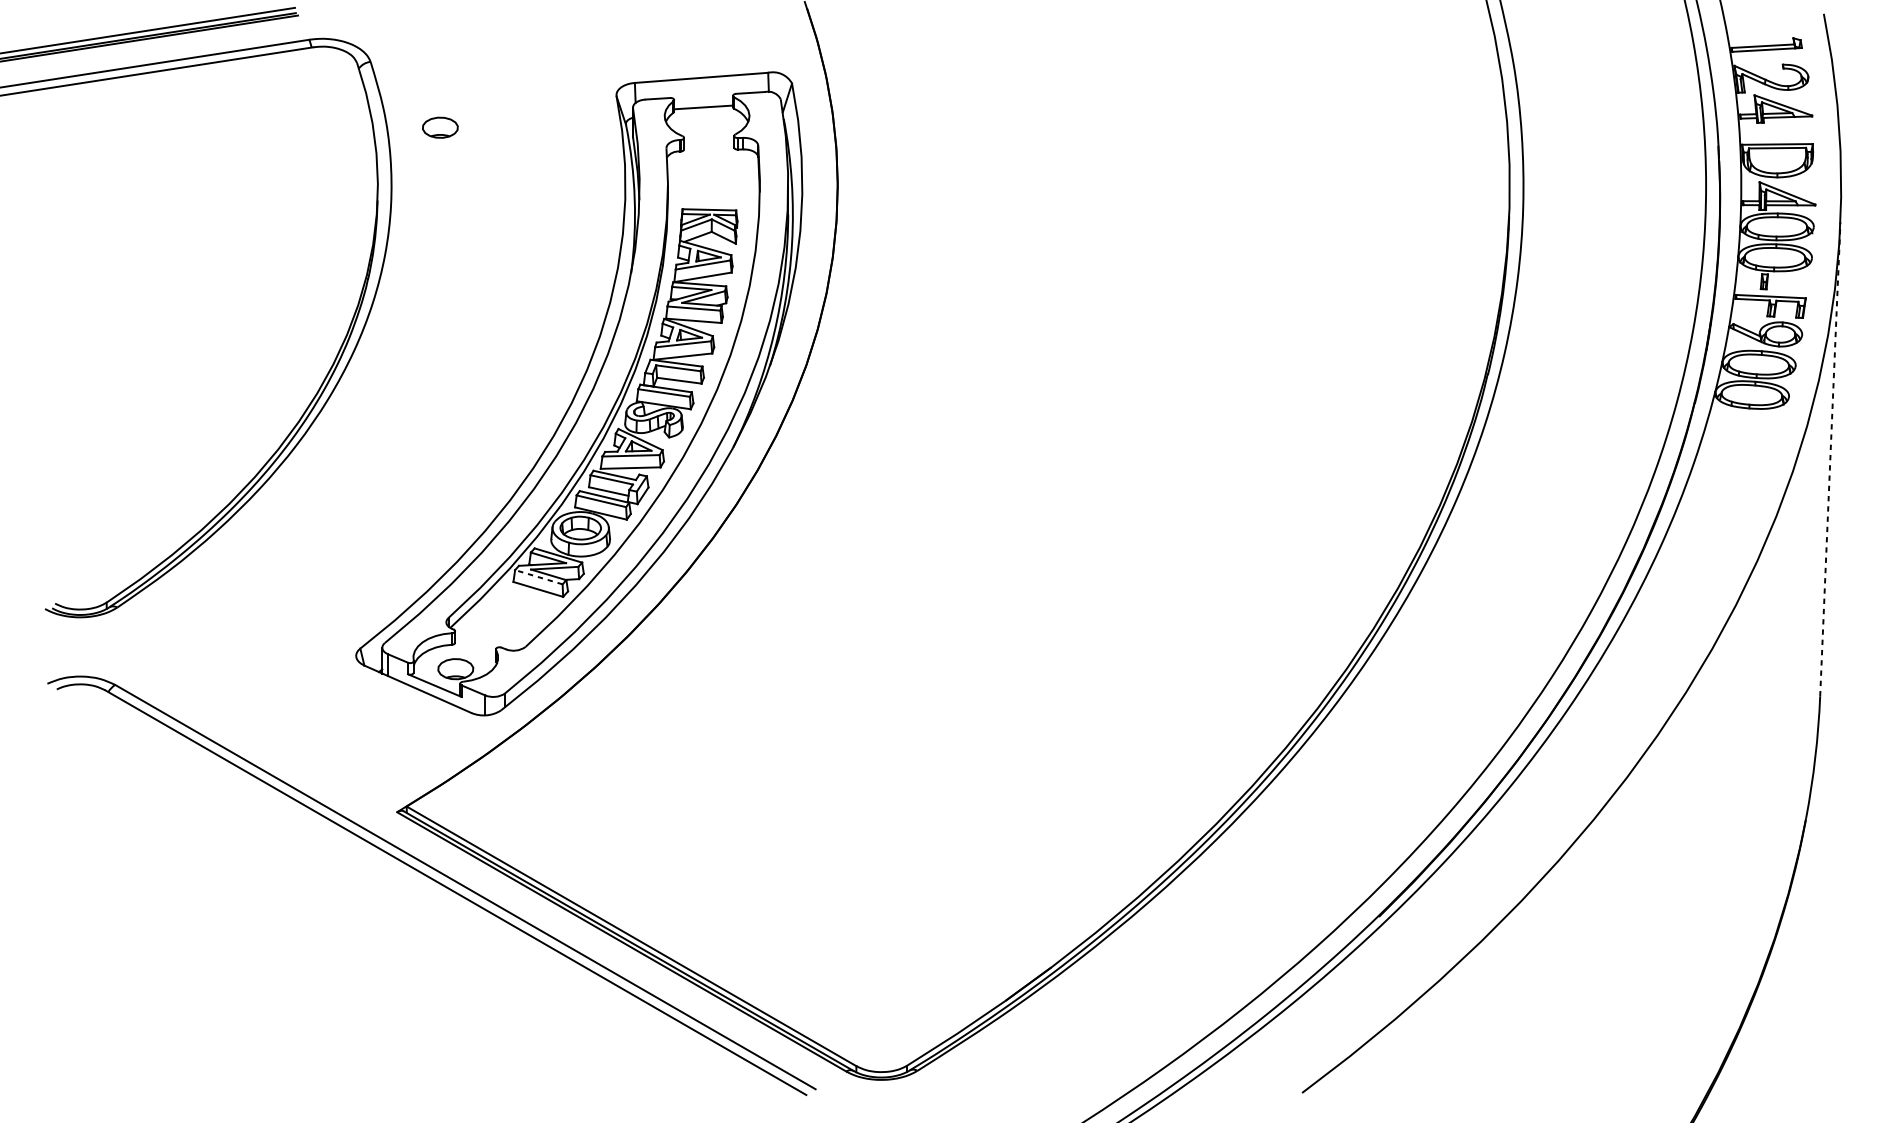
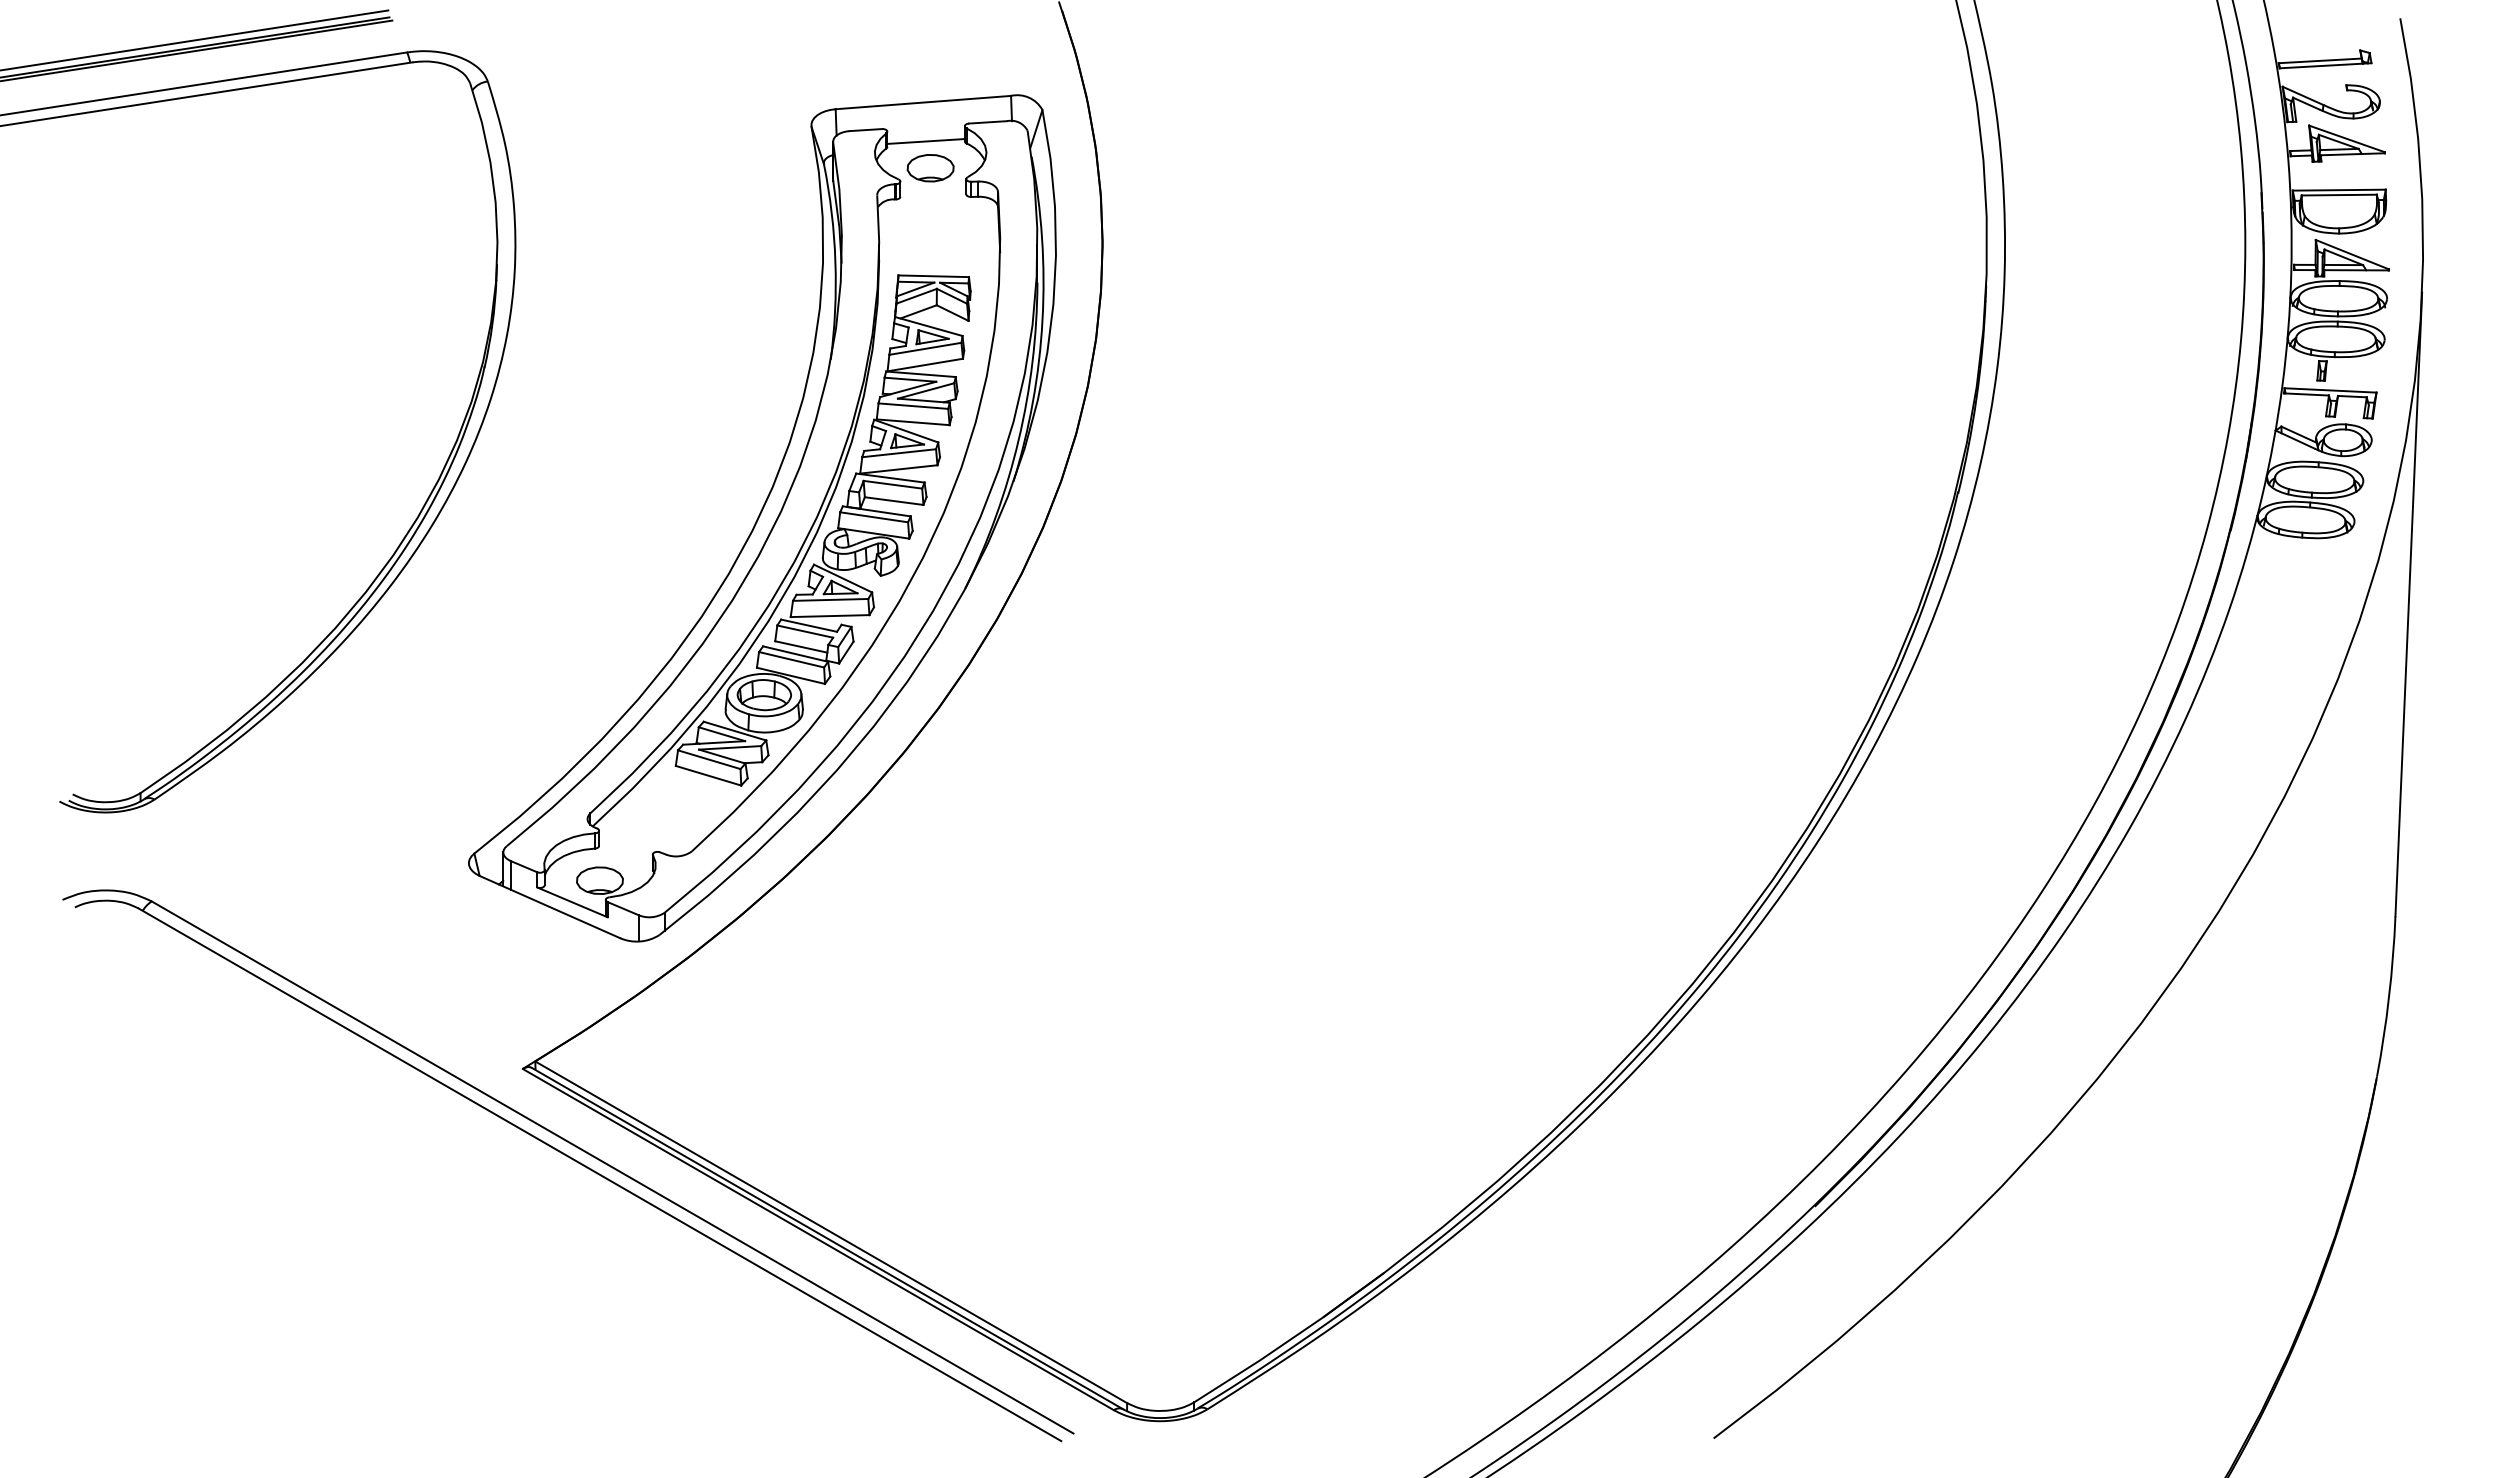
part: (440, 127) -> (930, 168), moved
line: (1830, 459) -> (2408, 604), dashed -> solid
line: (539, 577) -> (709, 759), dashed -> solid

